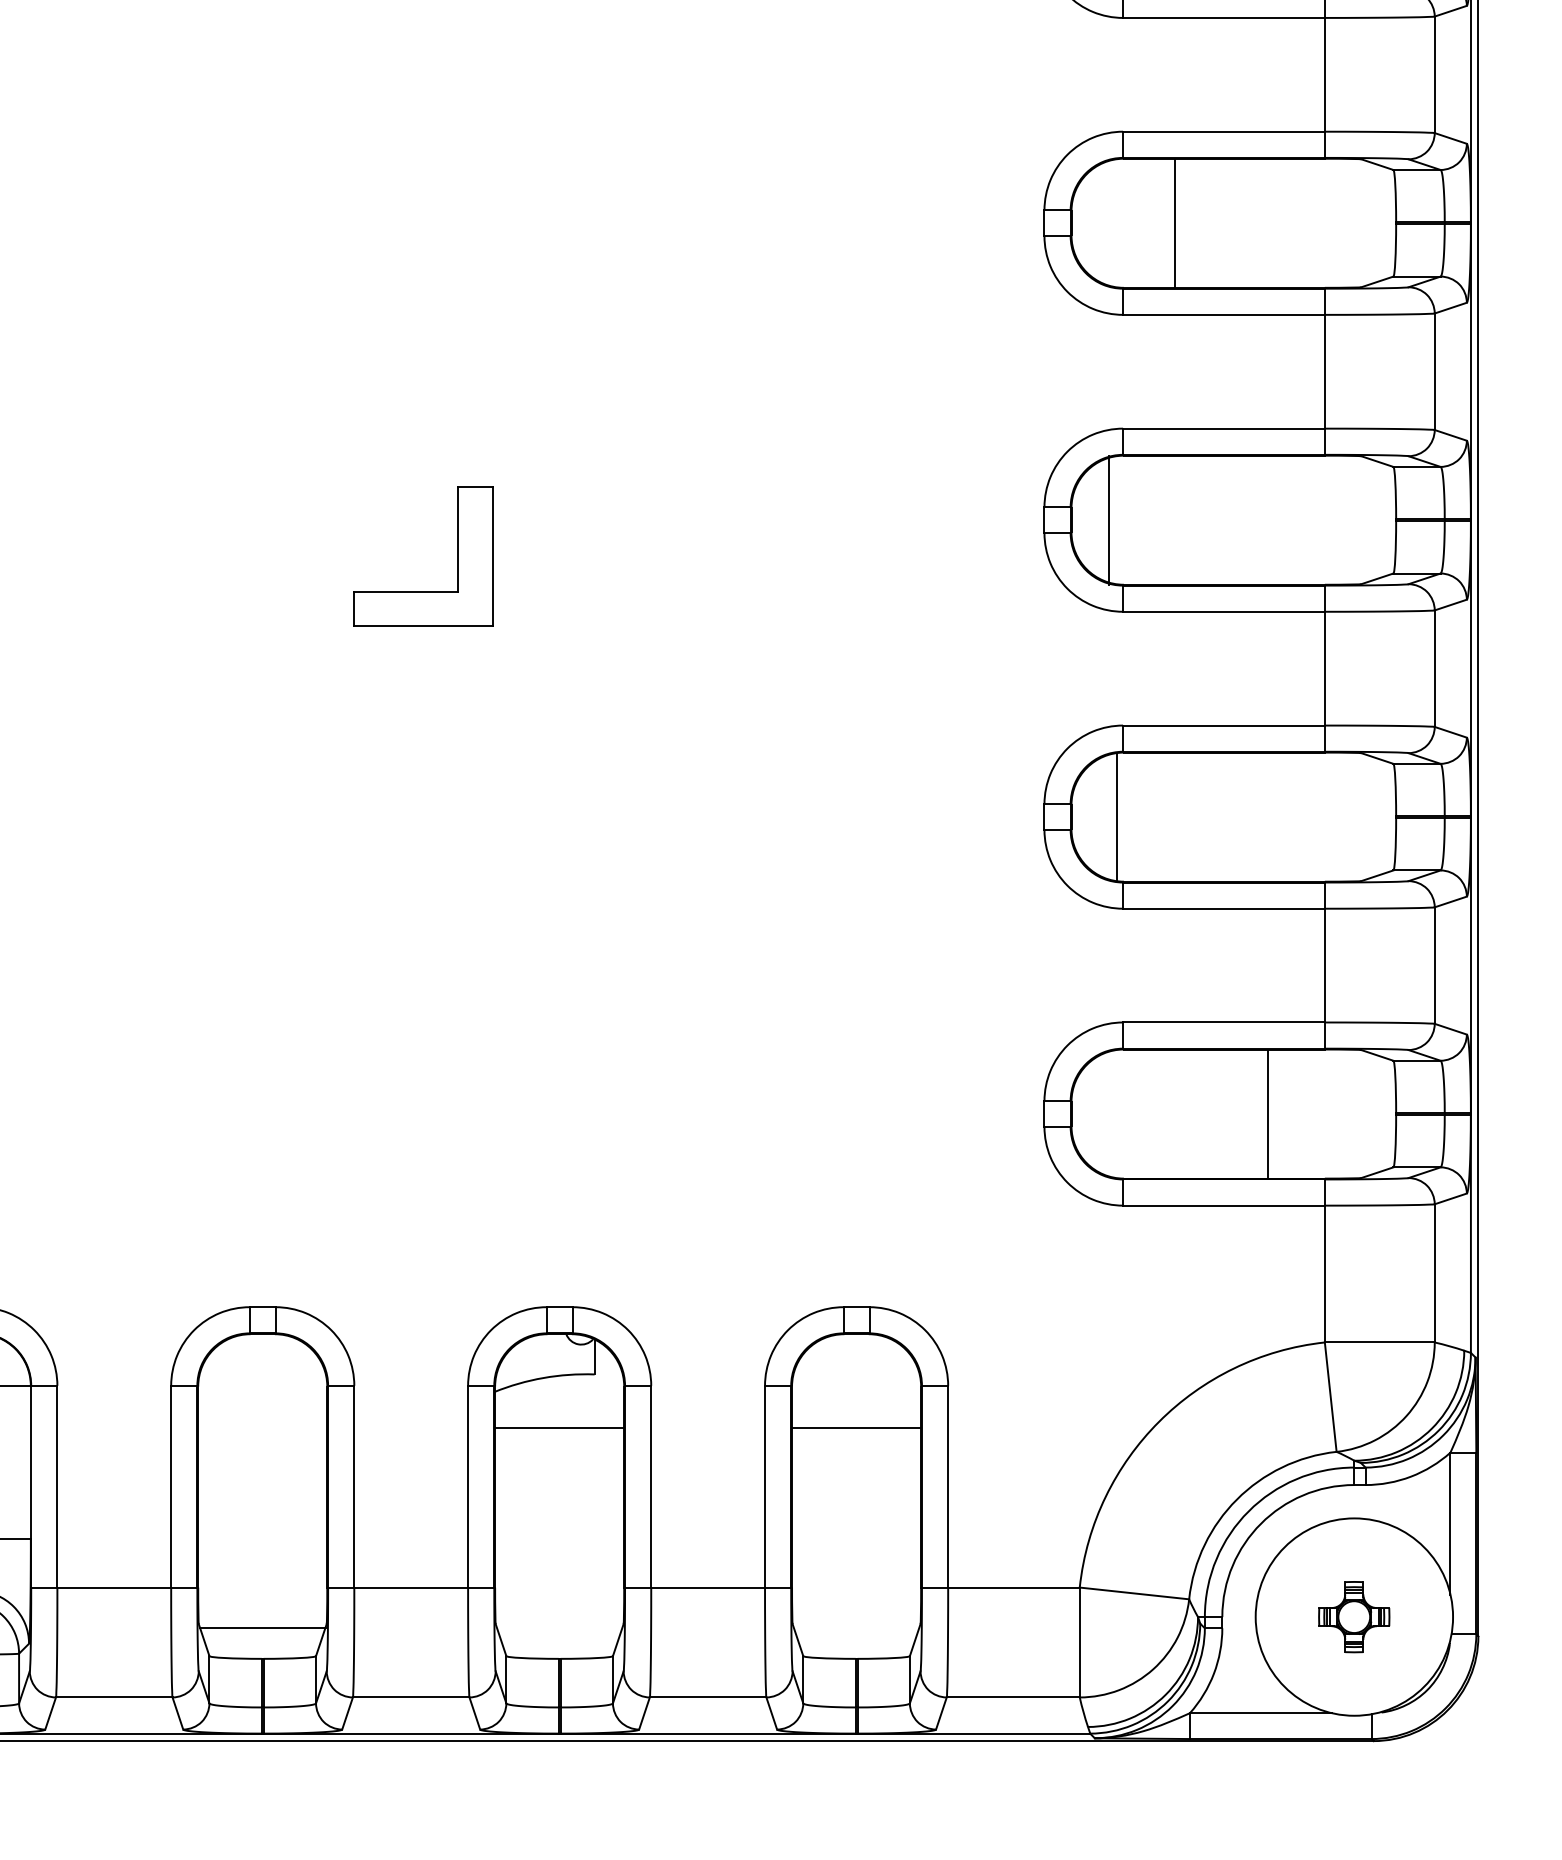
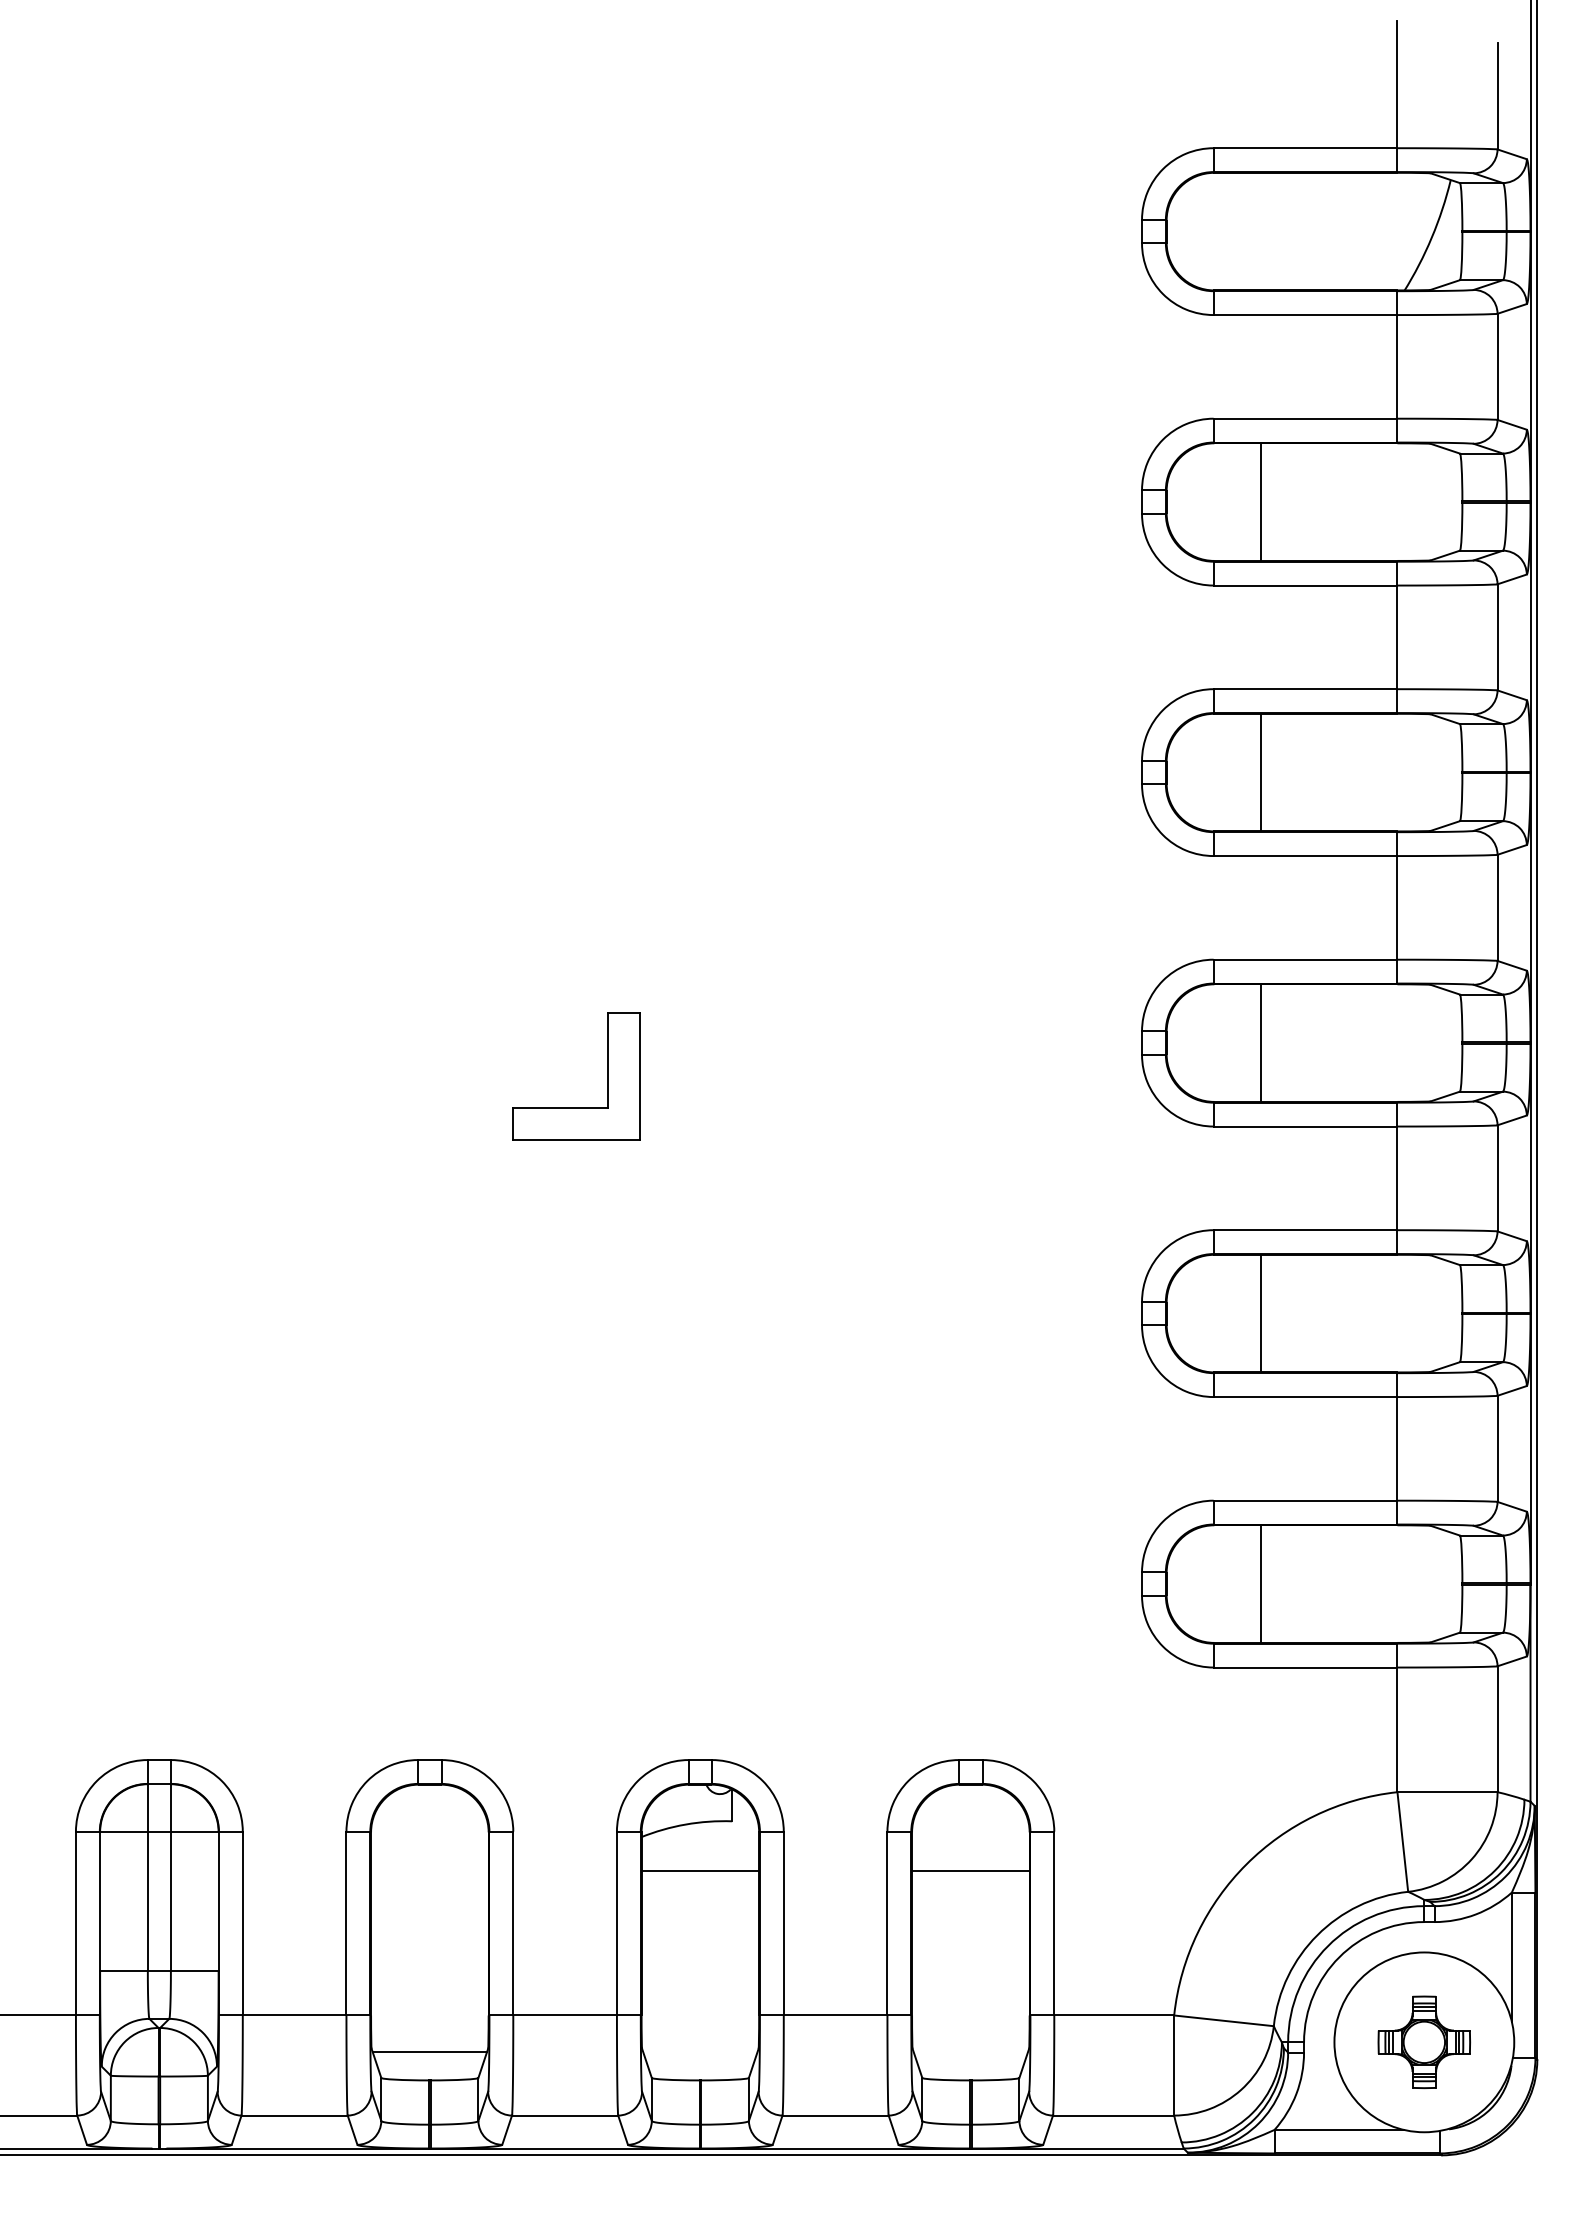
line: (1109, 519) -> (1261, 1042), moved
line: (1117, 817) -> (1261, 1313), moved
line: (1268, 1113) -> (1261, 1583), moved
part: (1353, 1617) -> (1423, 2042), size x1.43

